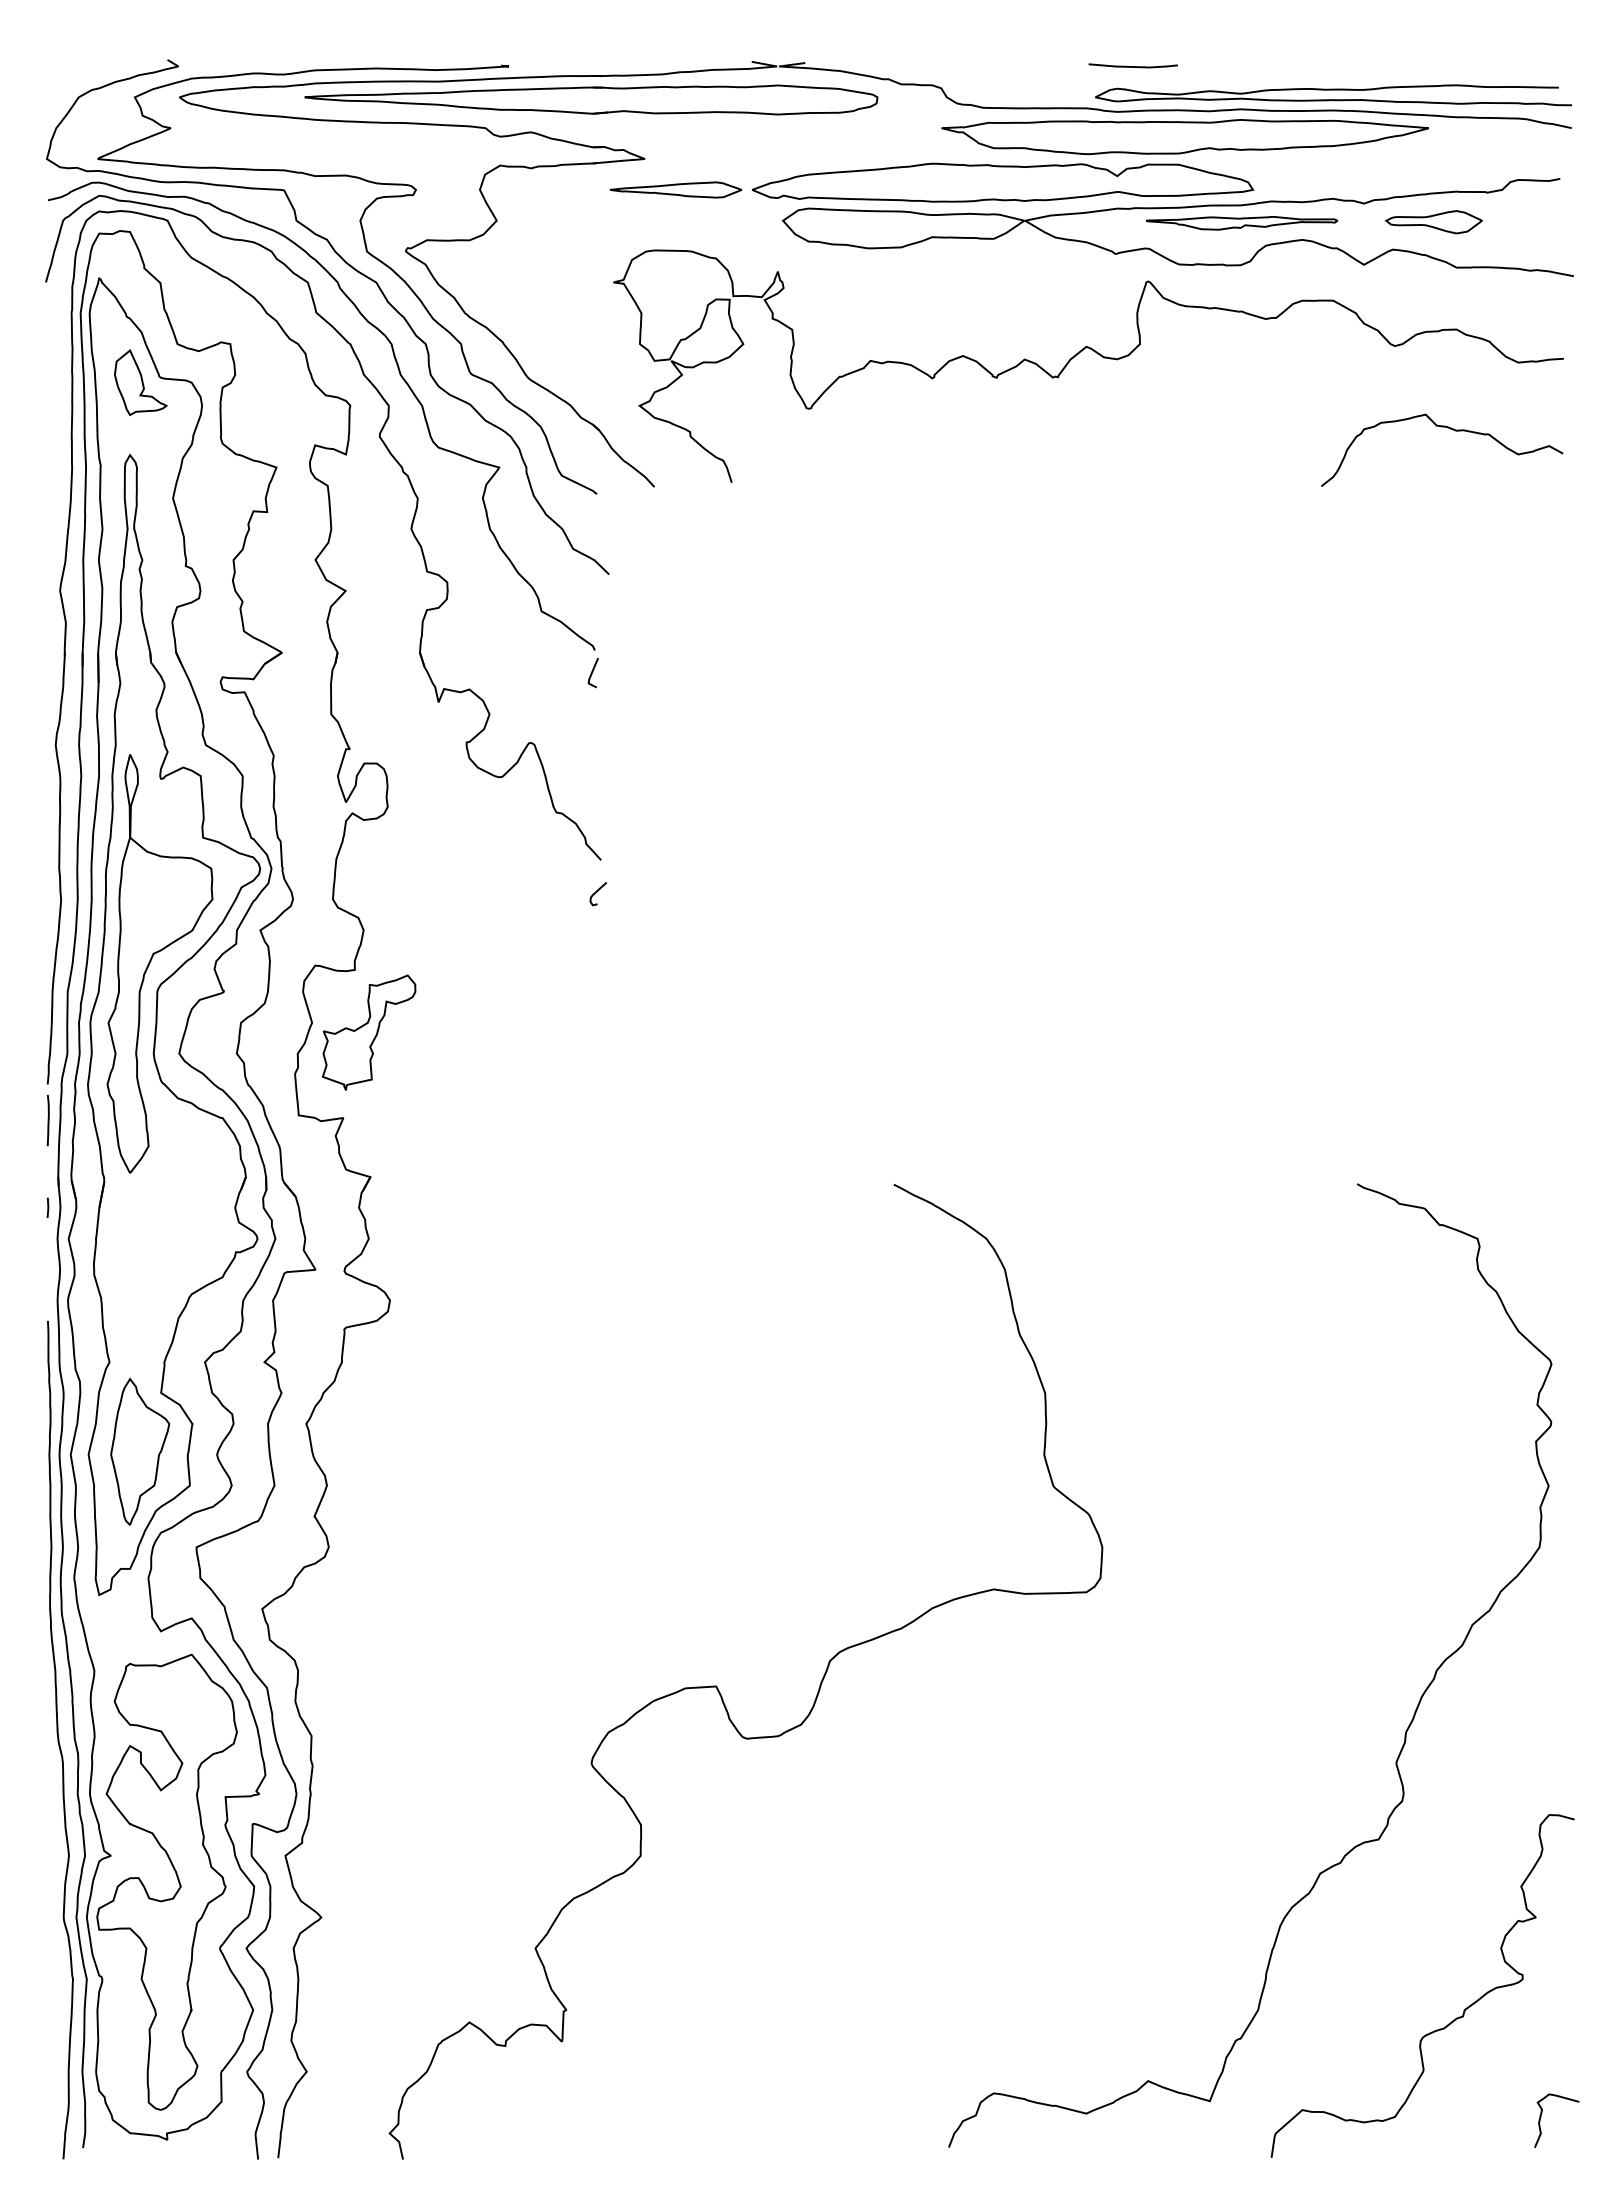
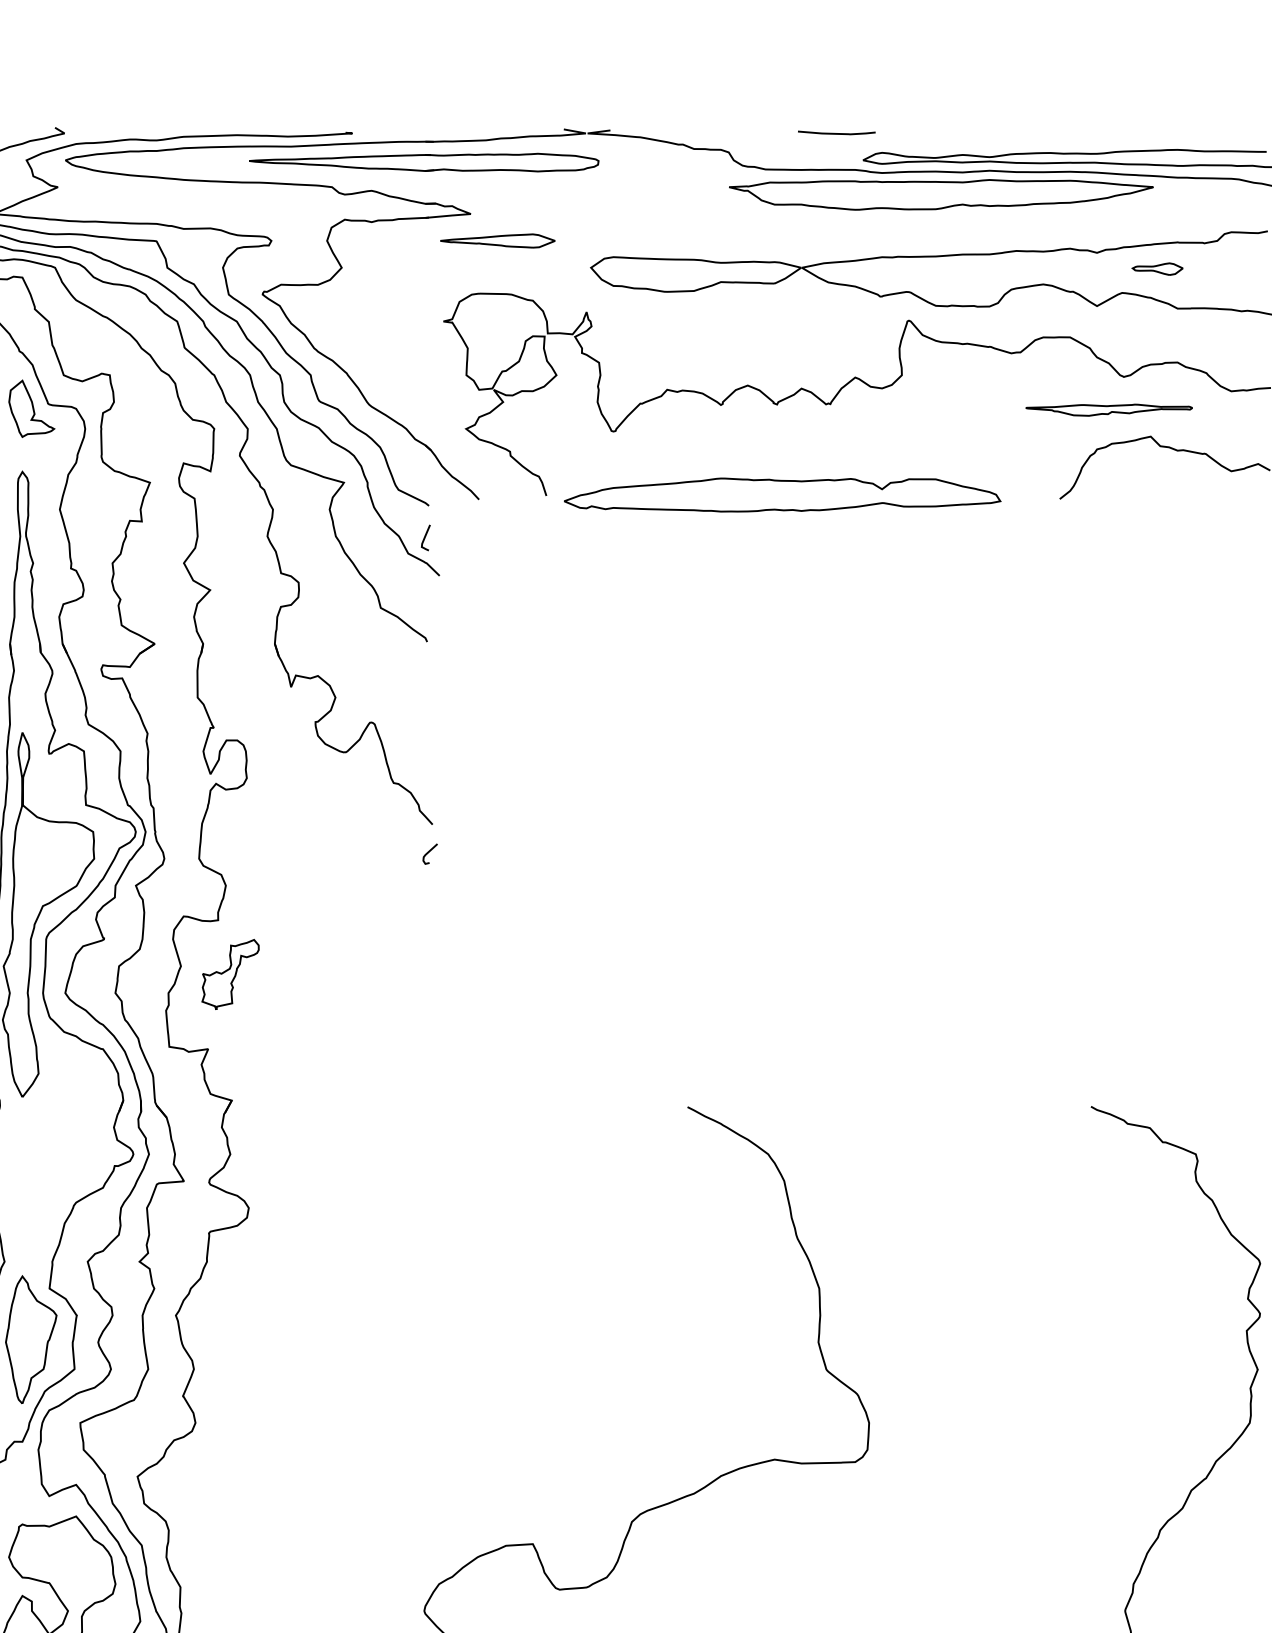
curve: (1132, 66) -> (836, 133), moved
part: (591, 99) -> (424, 162), size x0.7
part: (1003, 182) -> (783, 494), moved
part: (1433, 222) -> (1157, 269), size x0.6
part: (1242, 223) -> (1109, 410), moved
curve: (592, 672) -> (425, 537), moved
part: (368, 1032) -> (230, 974), size x0.7

